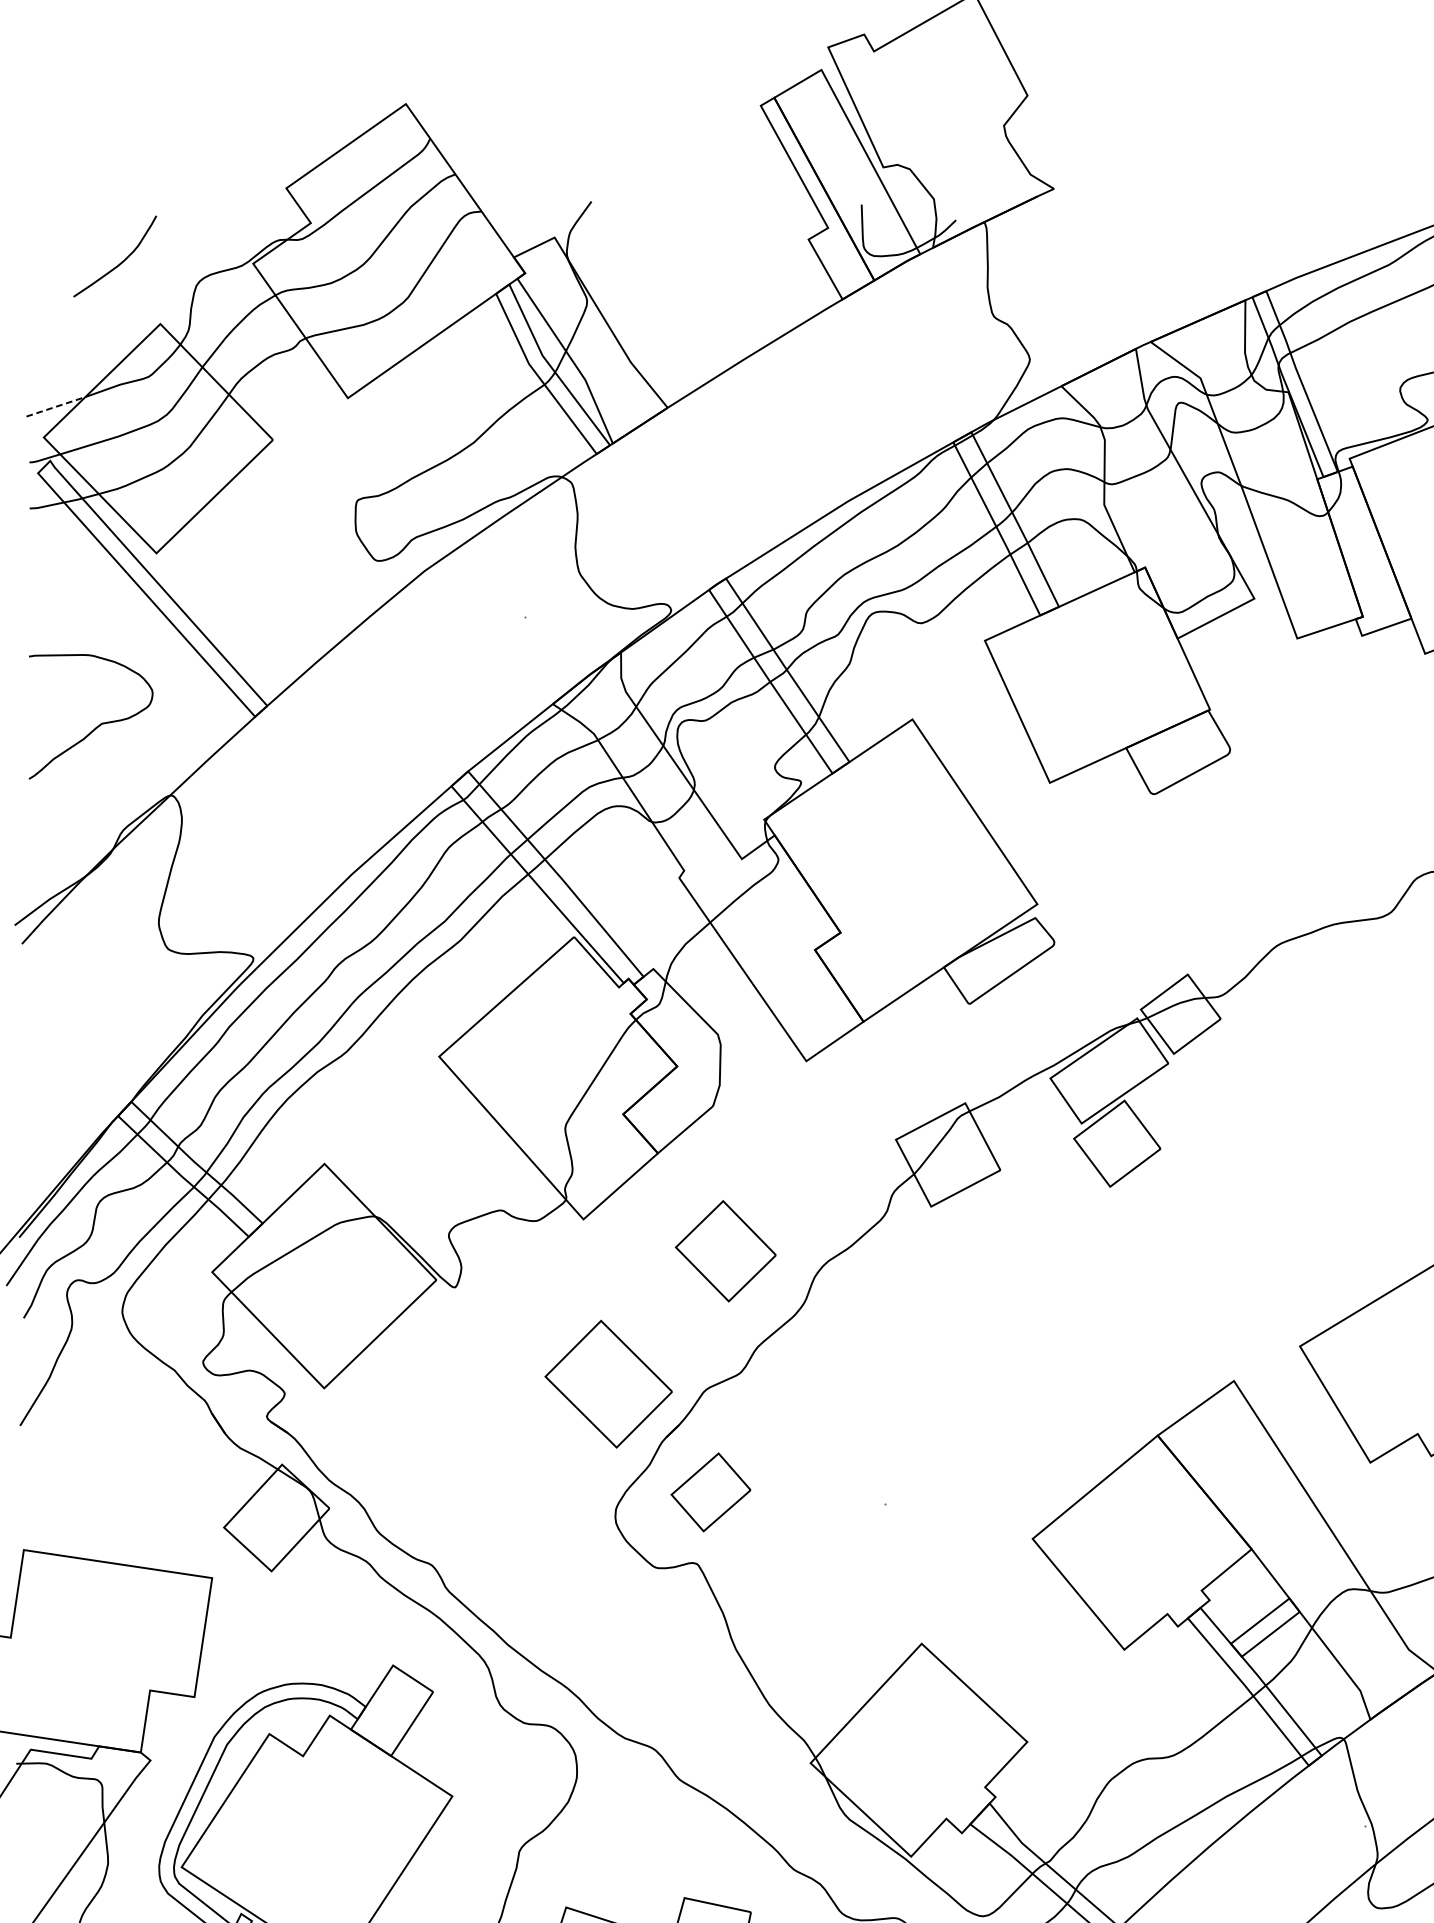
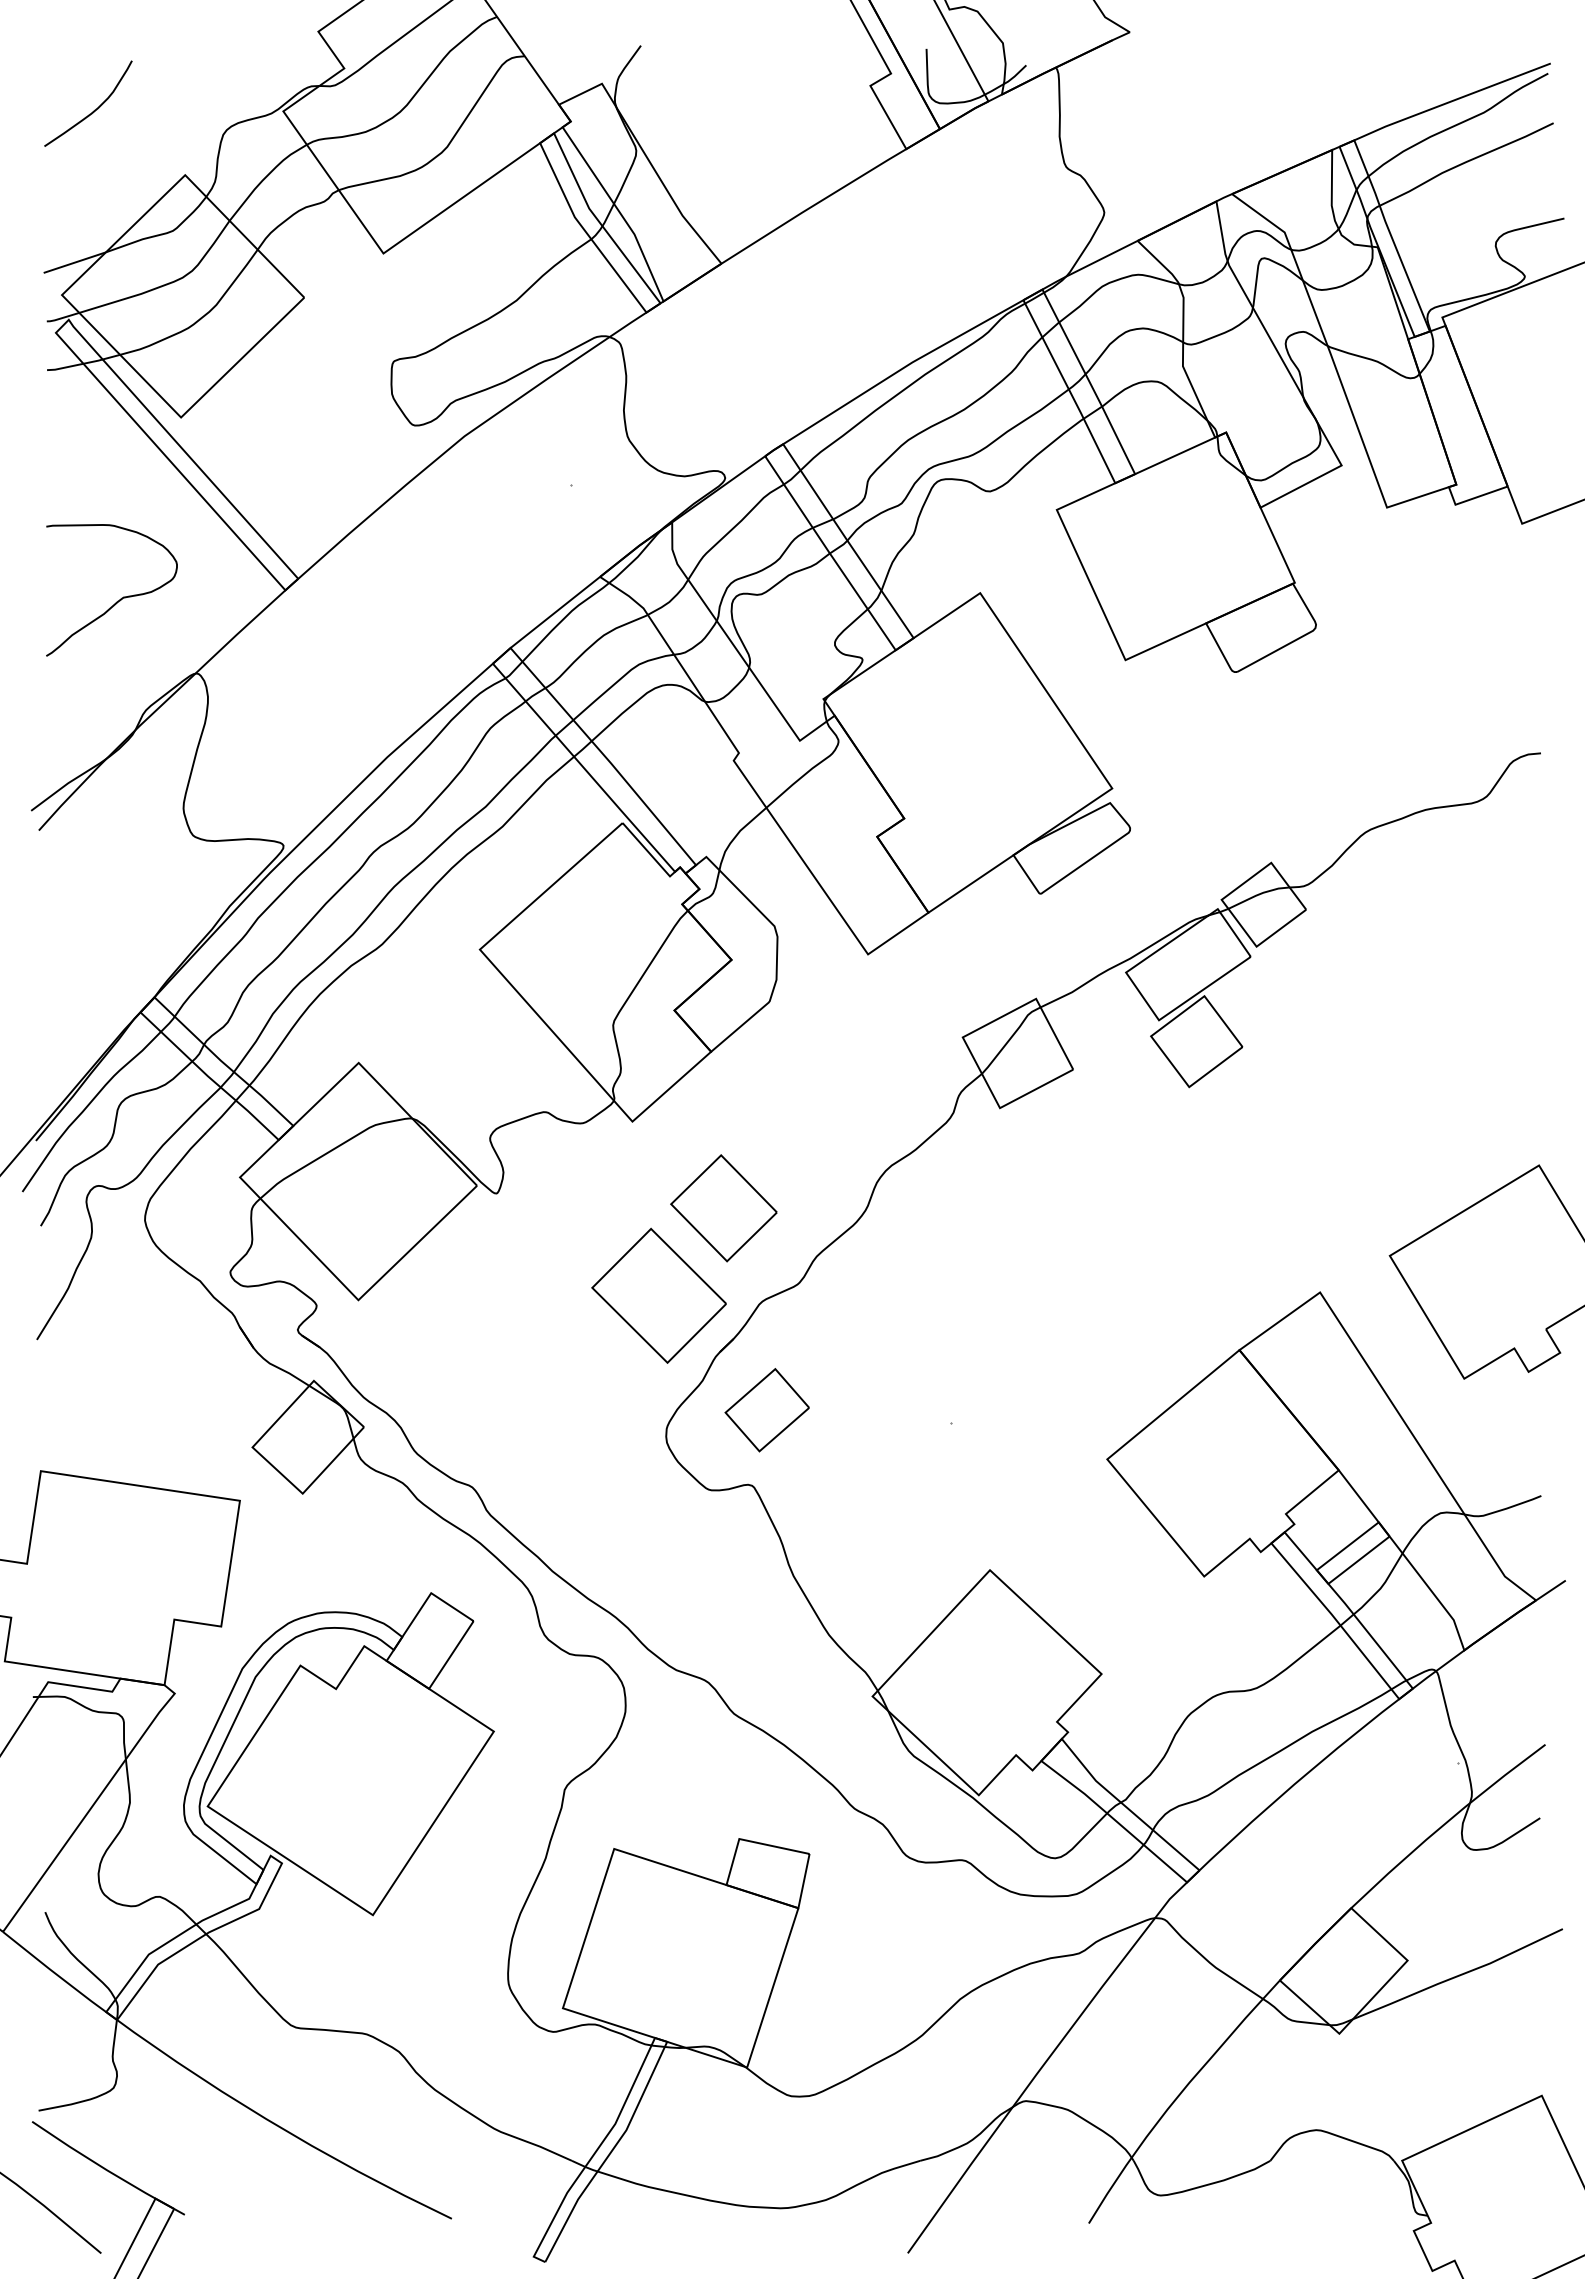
curve: (120, 261) -> (94, 109), moved
line: (55, 406) -> (74, 262), dashed -> solid
part: (725, 1251) -> (723, 1208), moved

